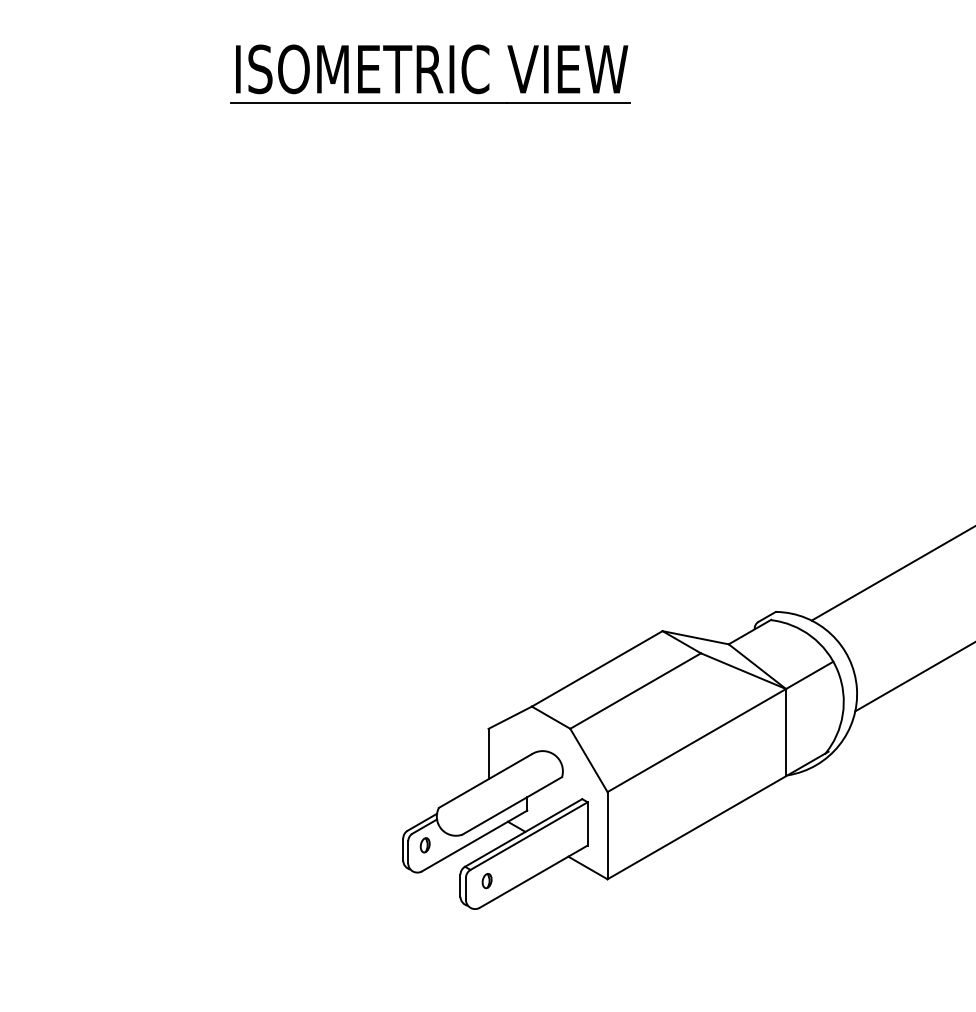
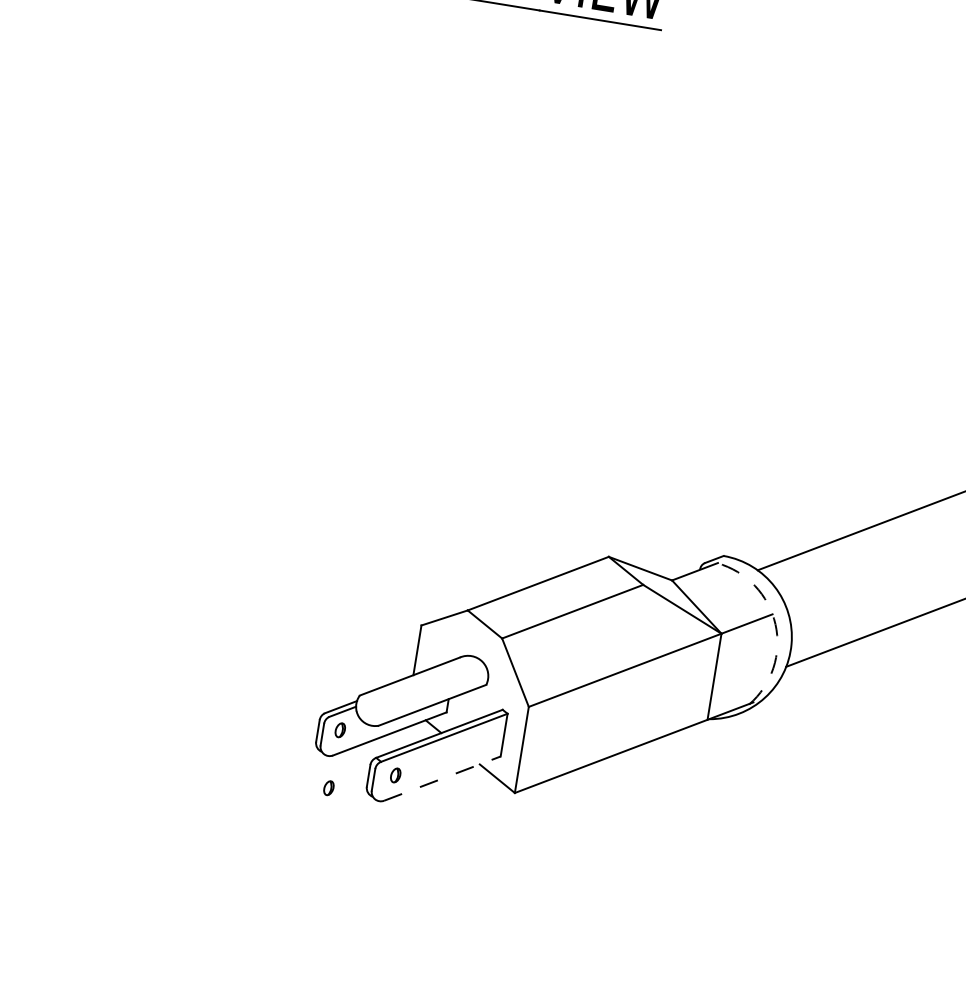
arc: (837, 671) -> (775, 624), solid -> dashed
line: (534, 876) -> (443, 778), solid -> dashed
part: (422, 904) -> (328, 788), added

